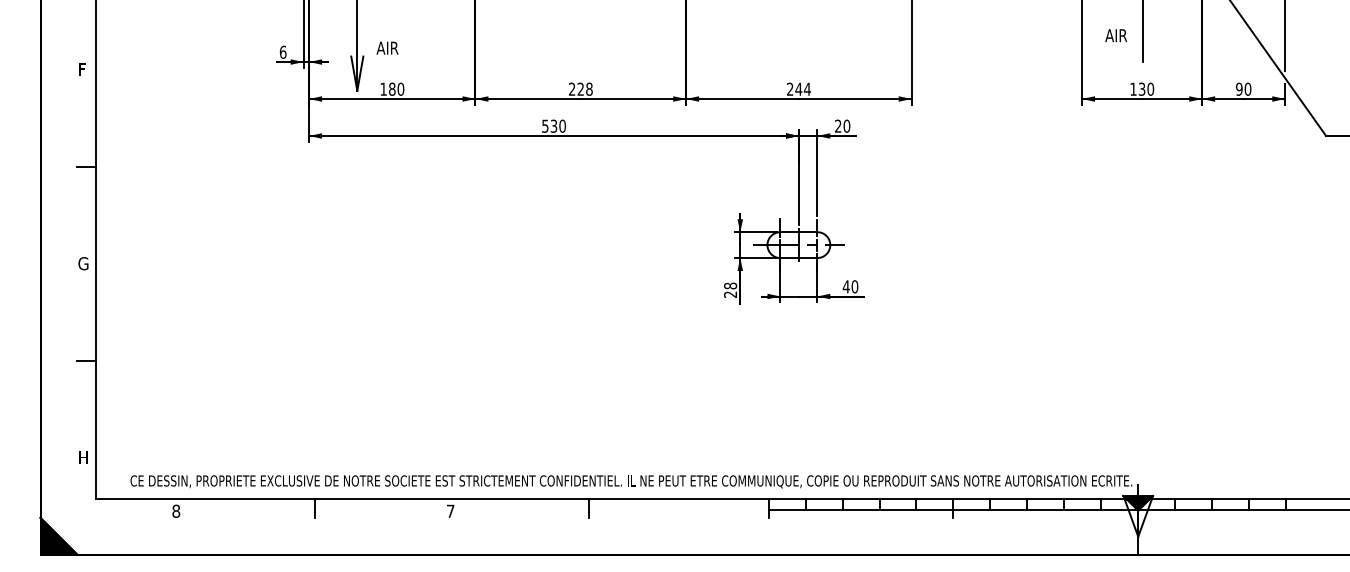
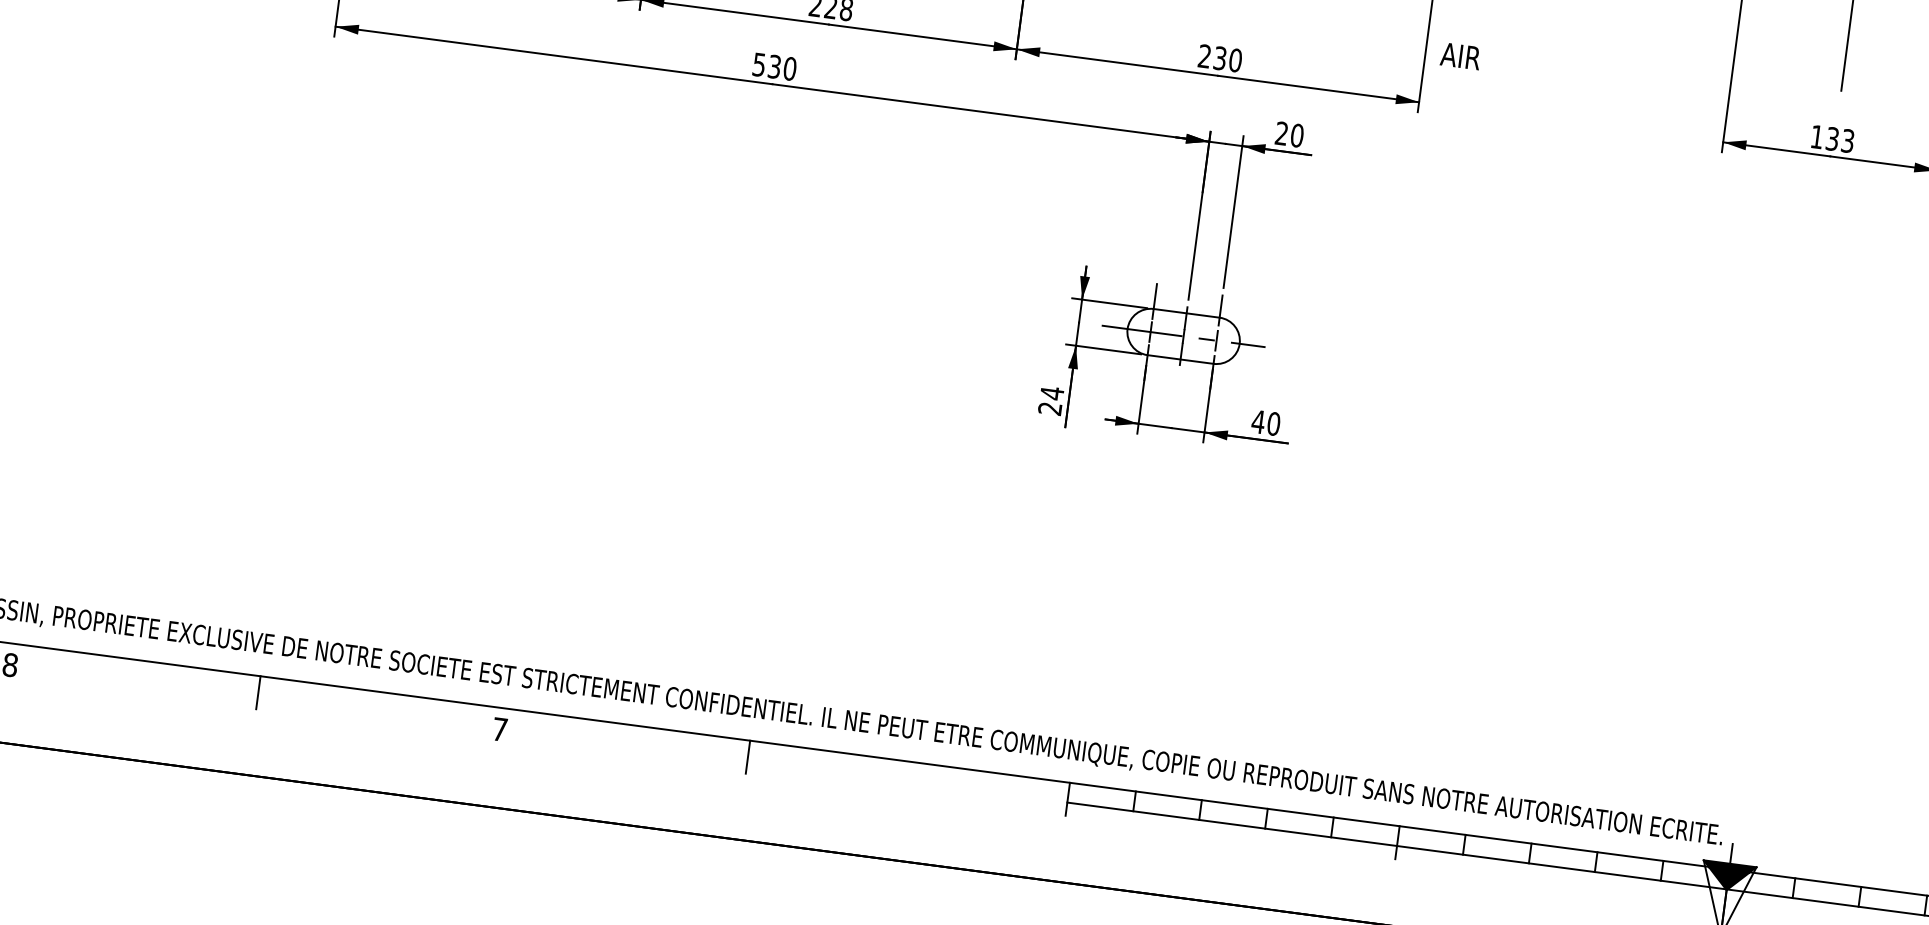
text: (1116, 35) -> (1461, 56), moved
text: (802, 88) -> (1226, 57), 244 -> 230
text: (1150, 88) -> (1847, 139), 130 -> 133
text: (730, 285) -> (1052, 392), 28 -> 24

